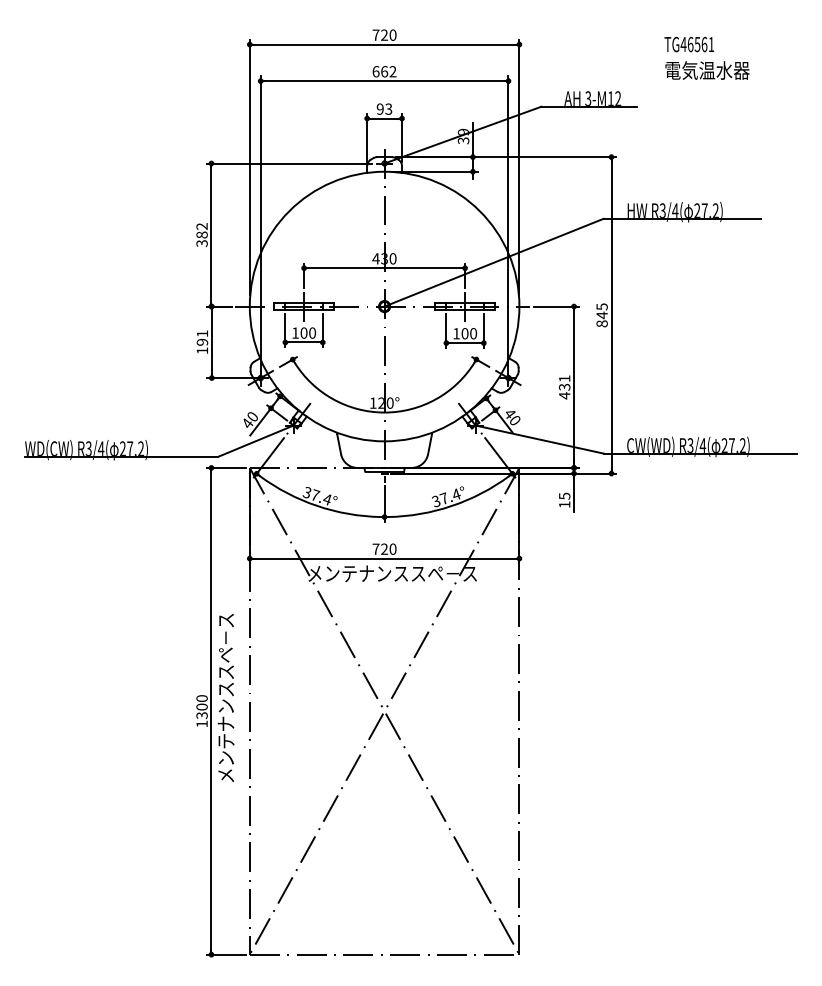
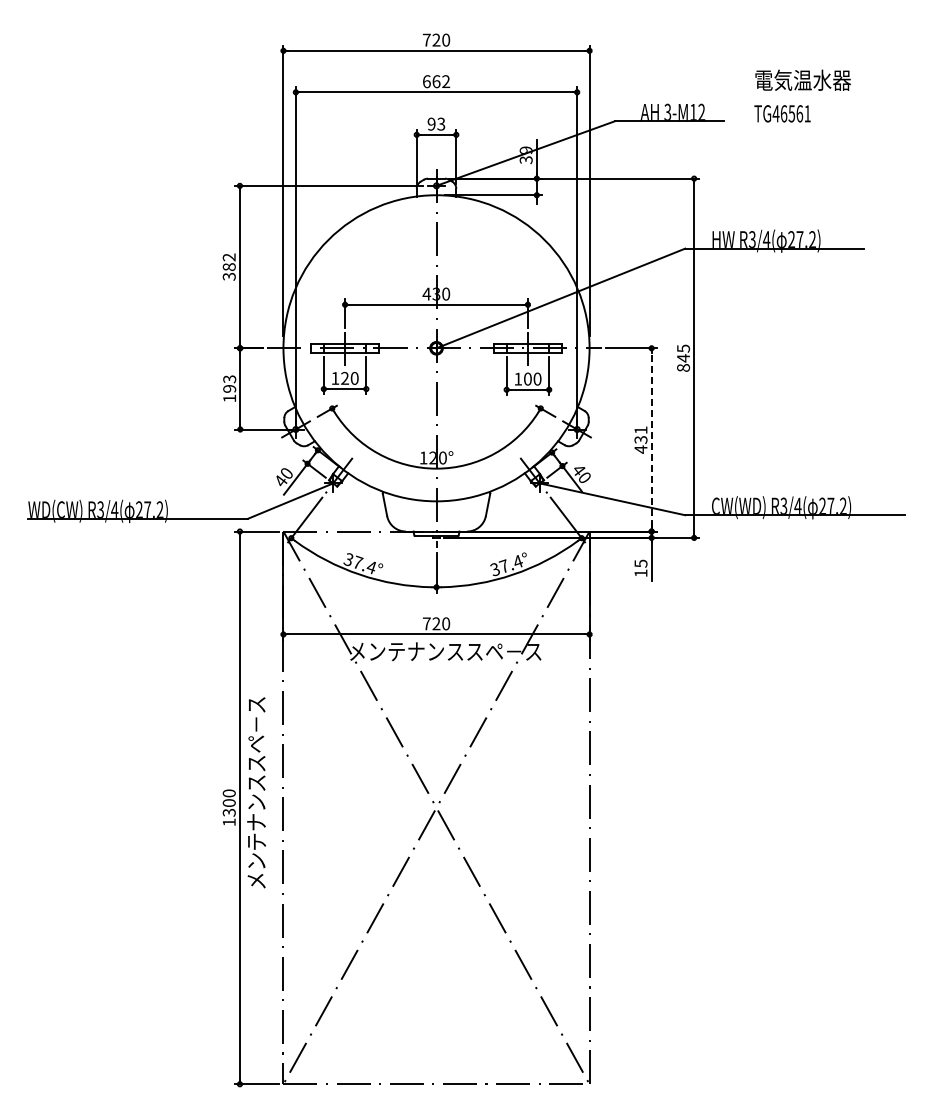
text: (689, 44) -> (782, 113), moved
text: (304, 333) -> (345, 378), 100 -> 120
text: (202, 334) -> (229, 379), 191 -> 193
line: (573, 386) -> (651, 439), solid -> dashed

